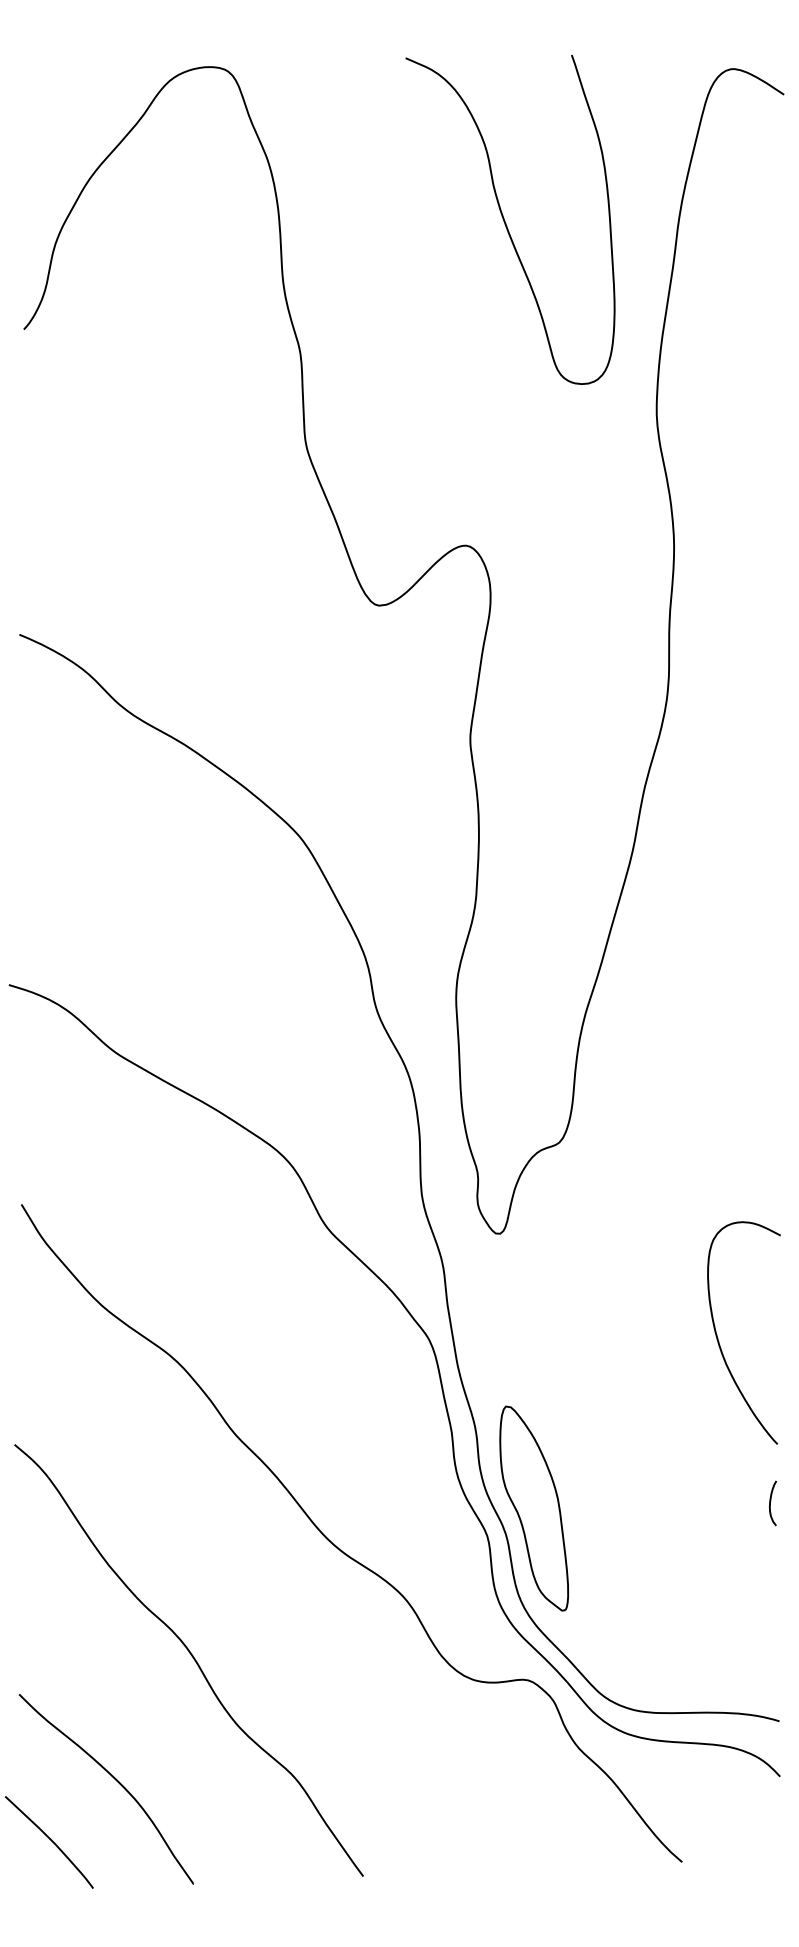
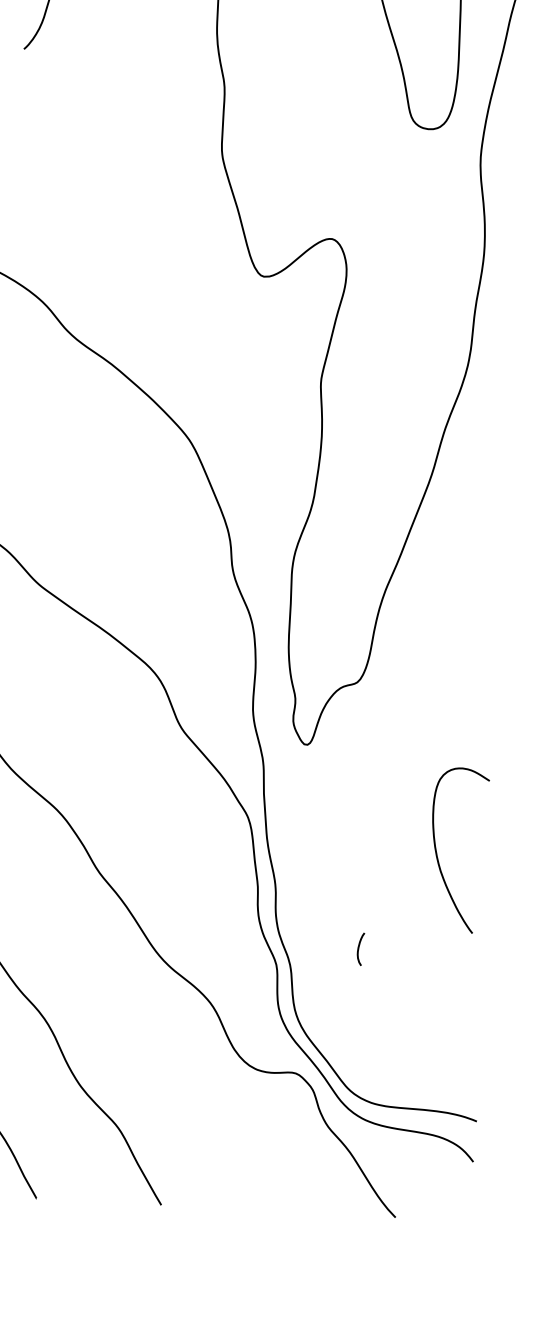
curve: (719, 1341) -> (437, 854), moved
curve: (771, 1501) -> (359, 947), moved
part: (534, 1508) -> (312, 948), removed

